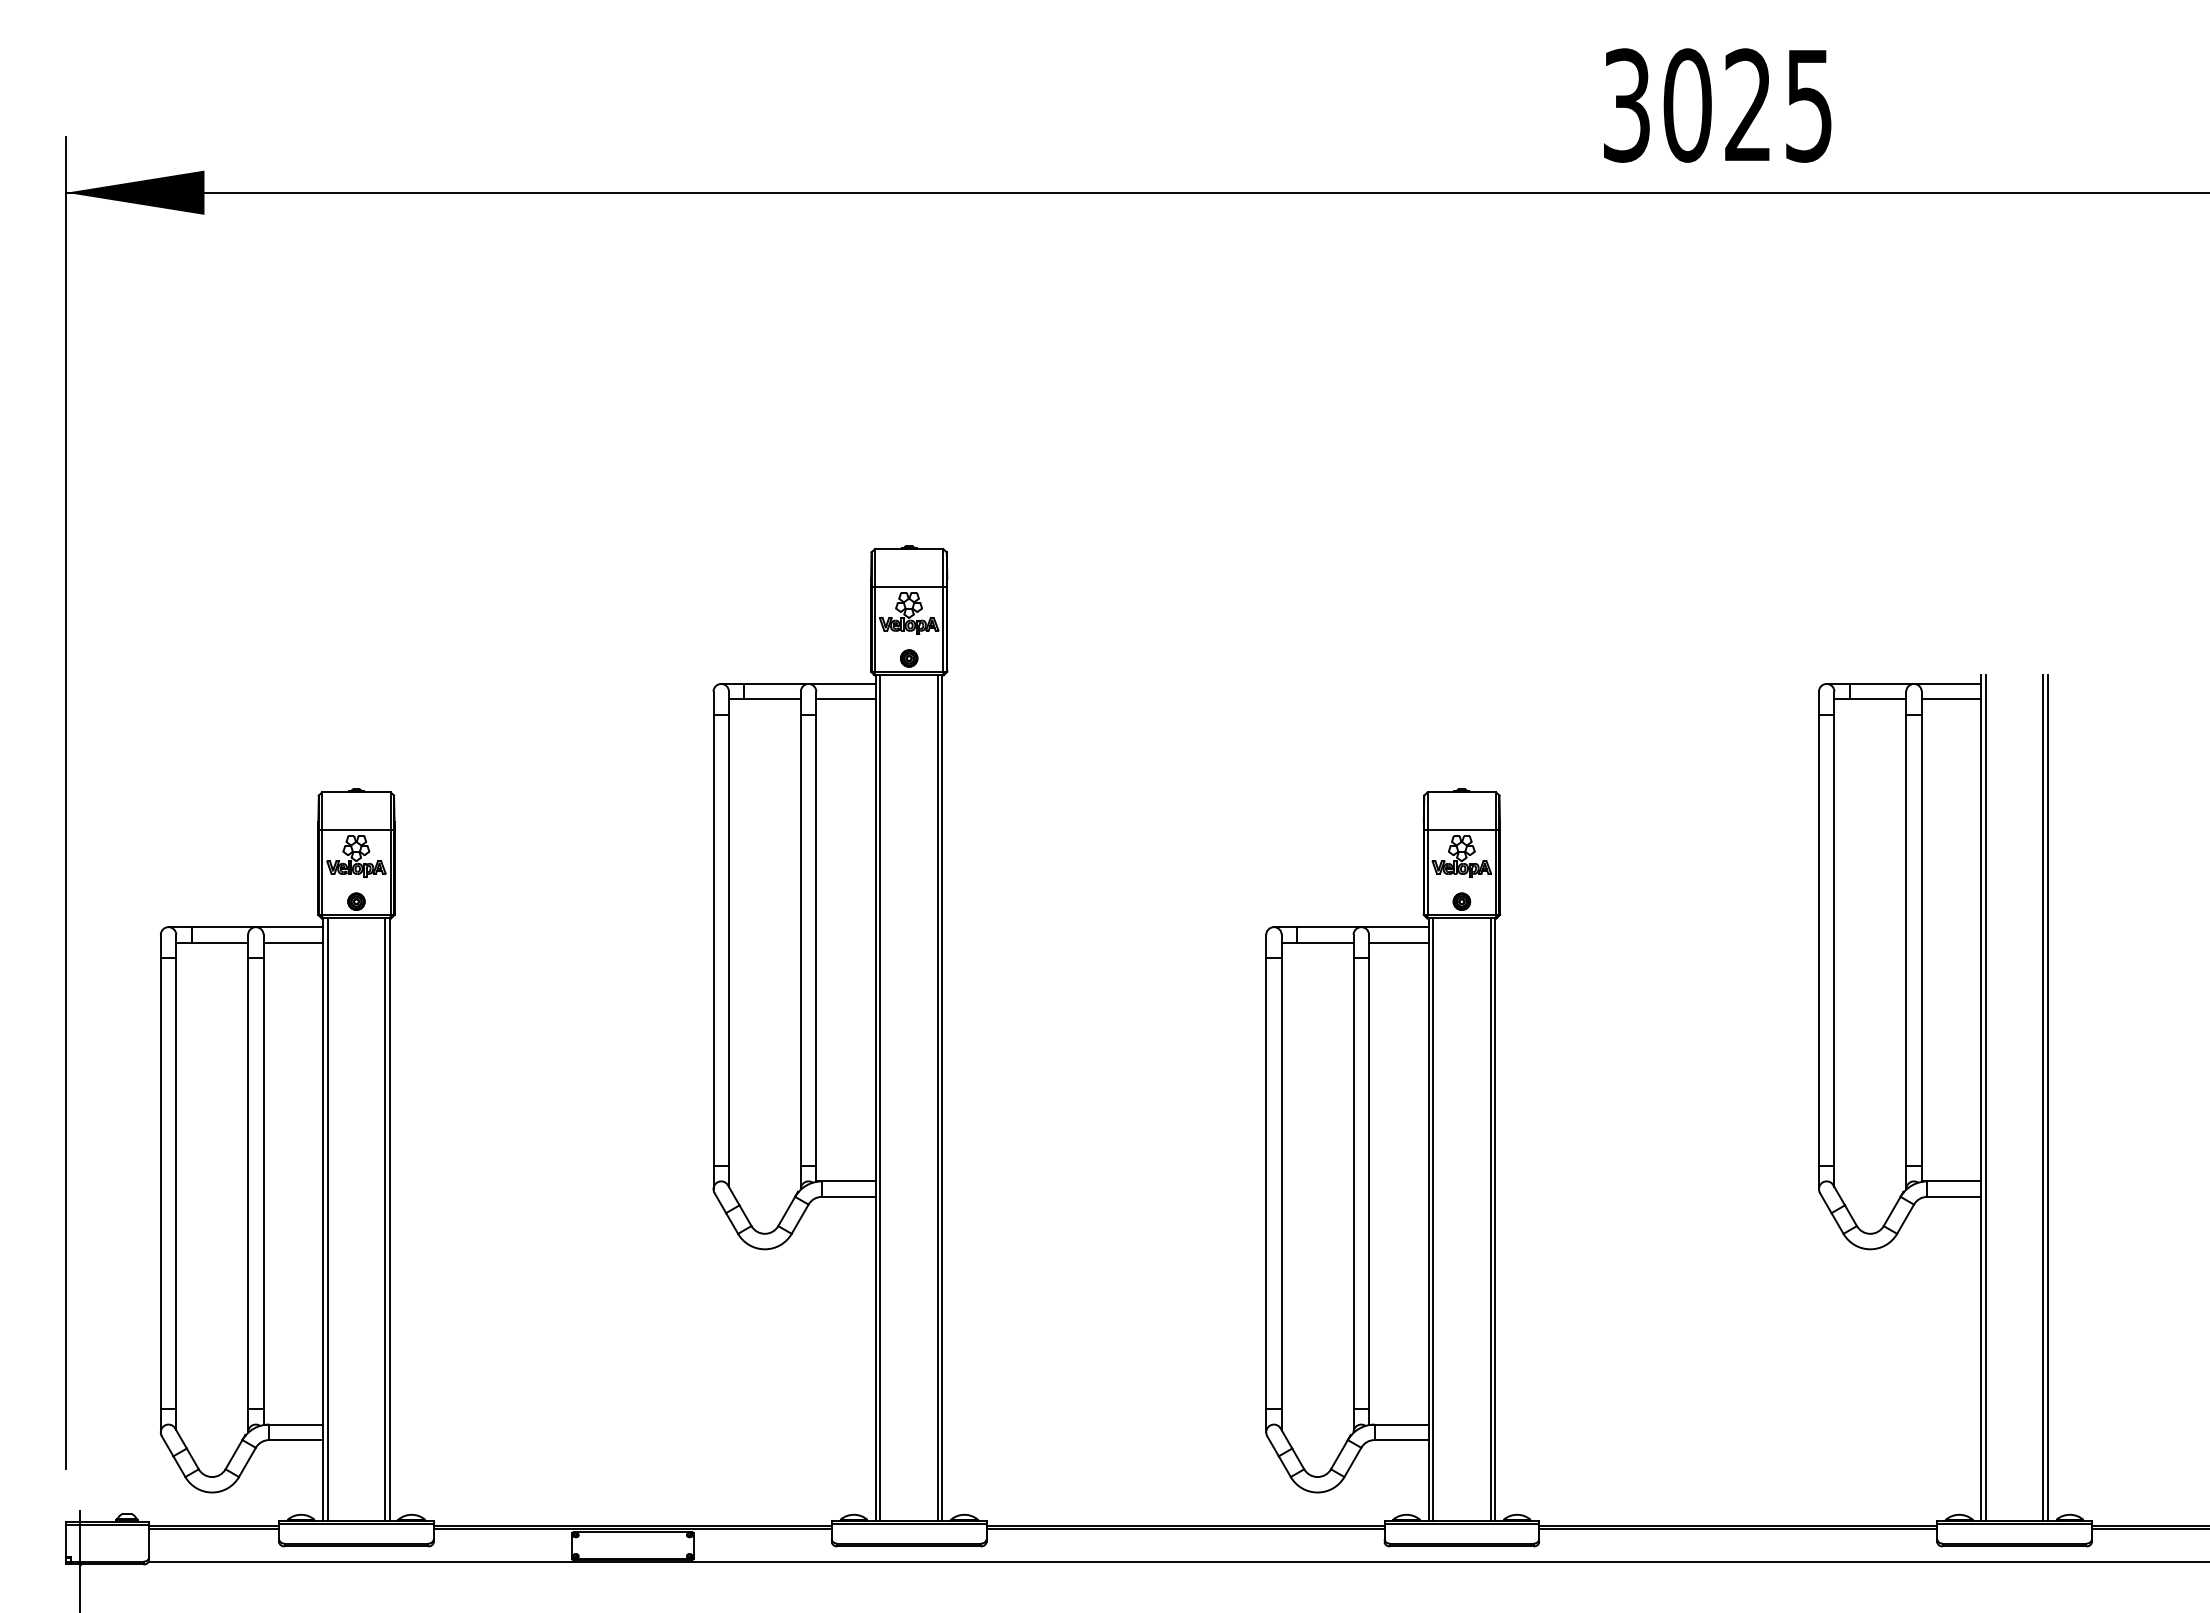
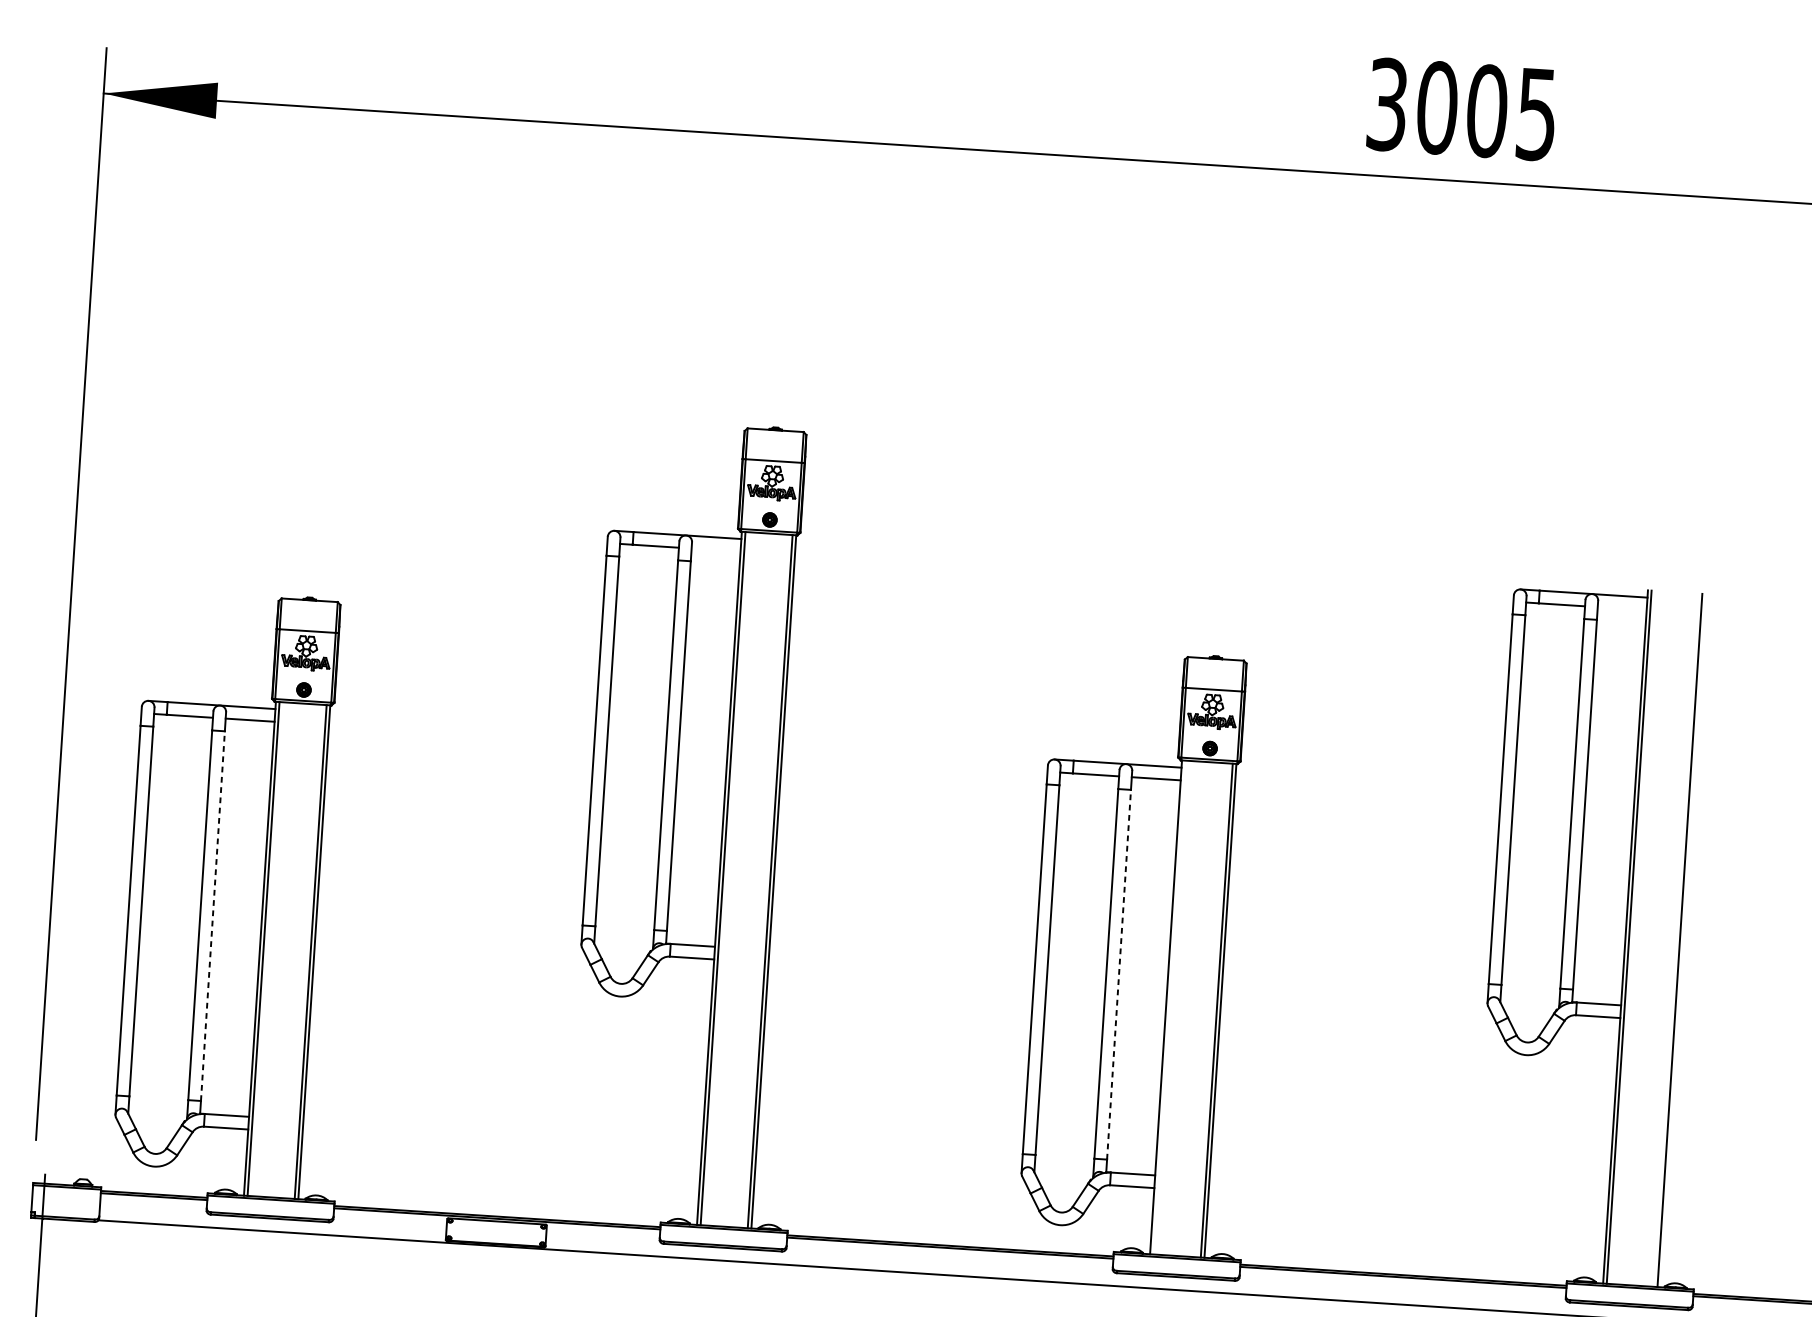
text: (1748, 105) -> (1487, 111), 3025 -> 3005
line: (846, 699) -> (716, 550), removed
line: (1951, 699) -> (1622, 608), removed
line: (2043, 1097) -> (1676, 939), removed
line: (263, 1183) -> (212, 916), solid -> dashed
line: (1369, 1183) -> (1119, 974), solid -> dashed
line: (1433, 1219) -> (1169, 1007), removed

